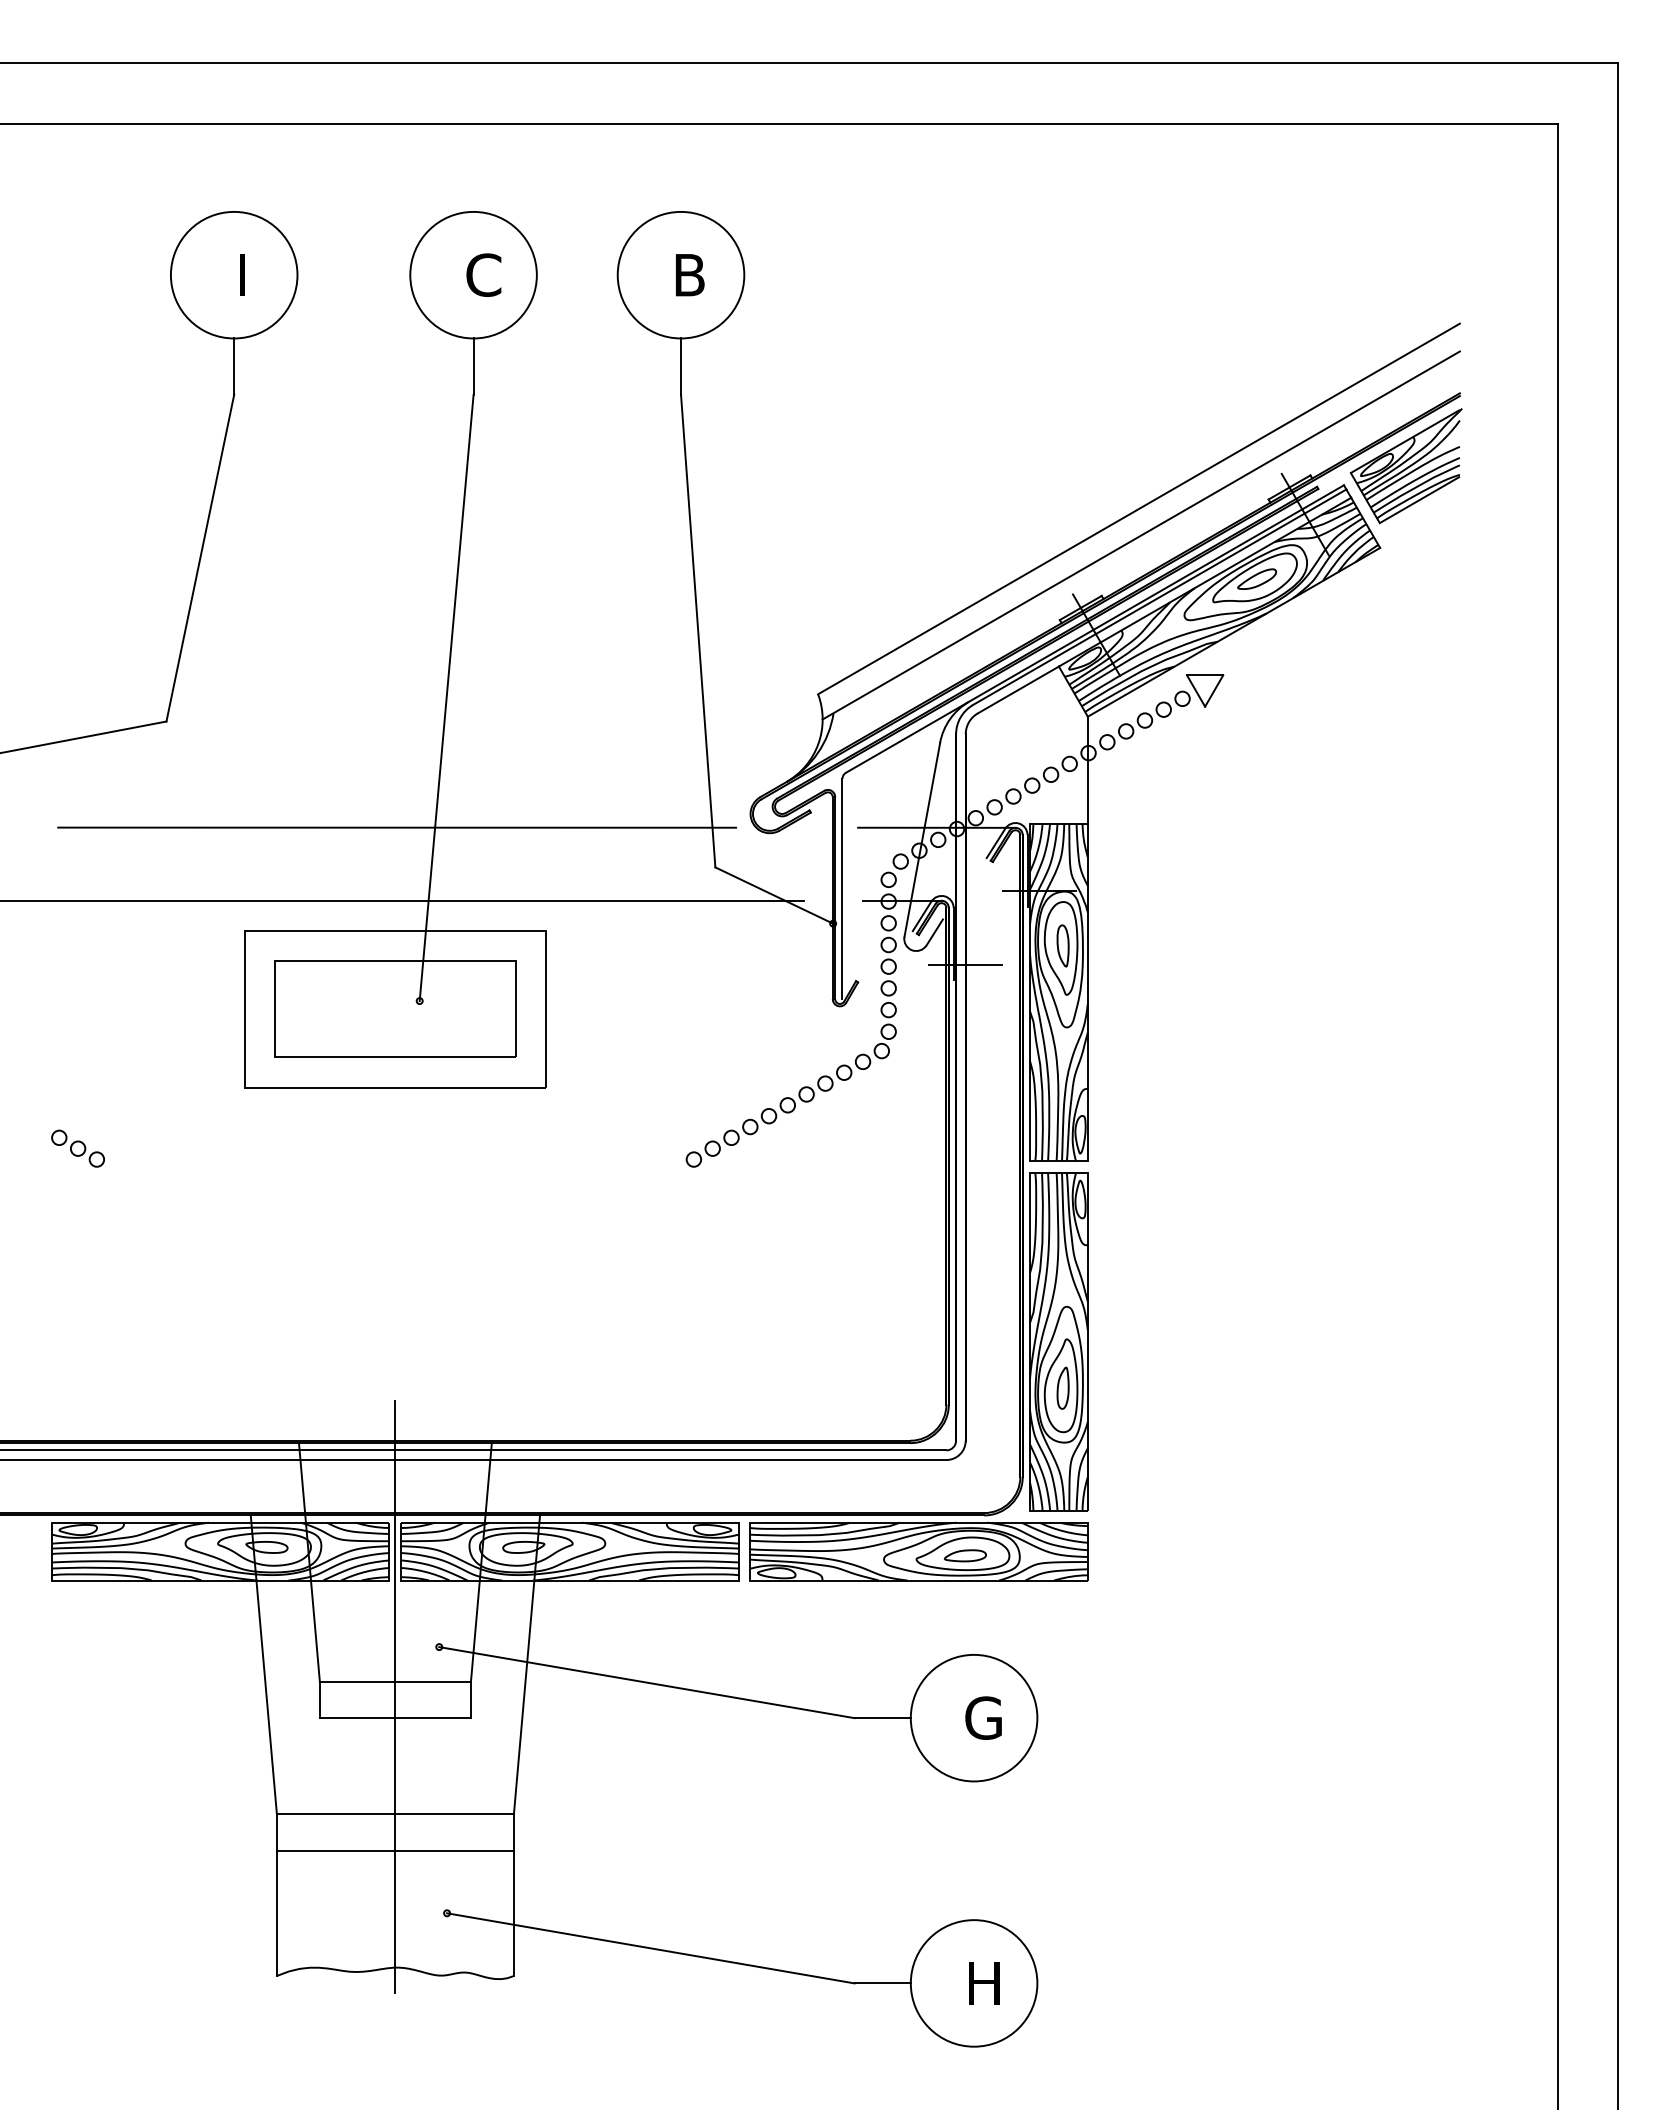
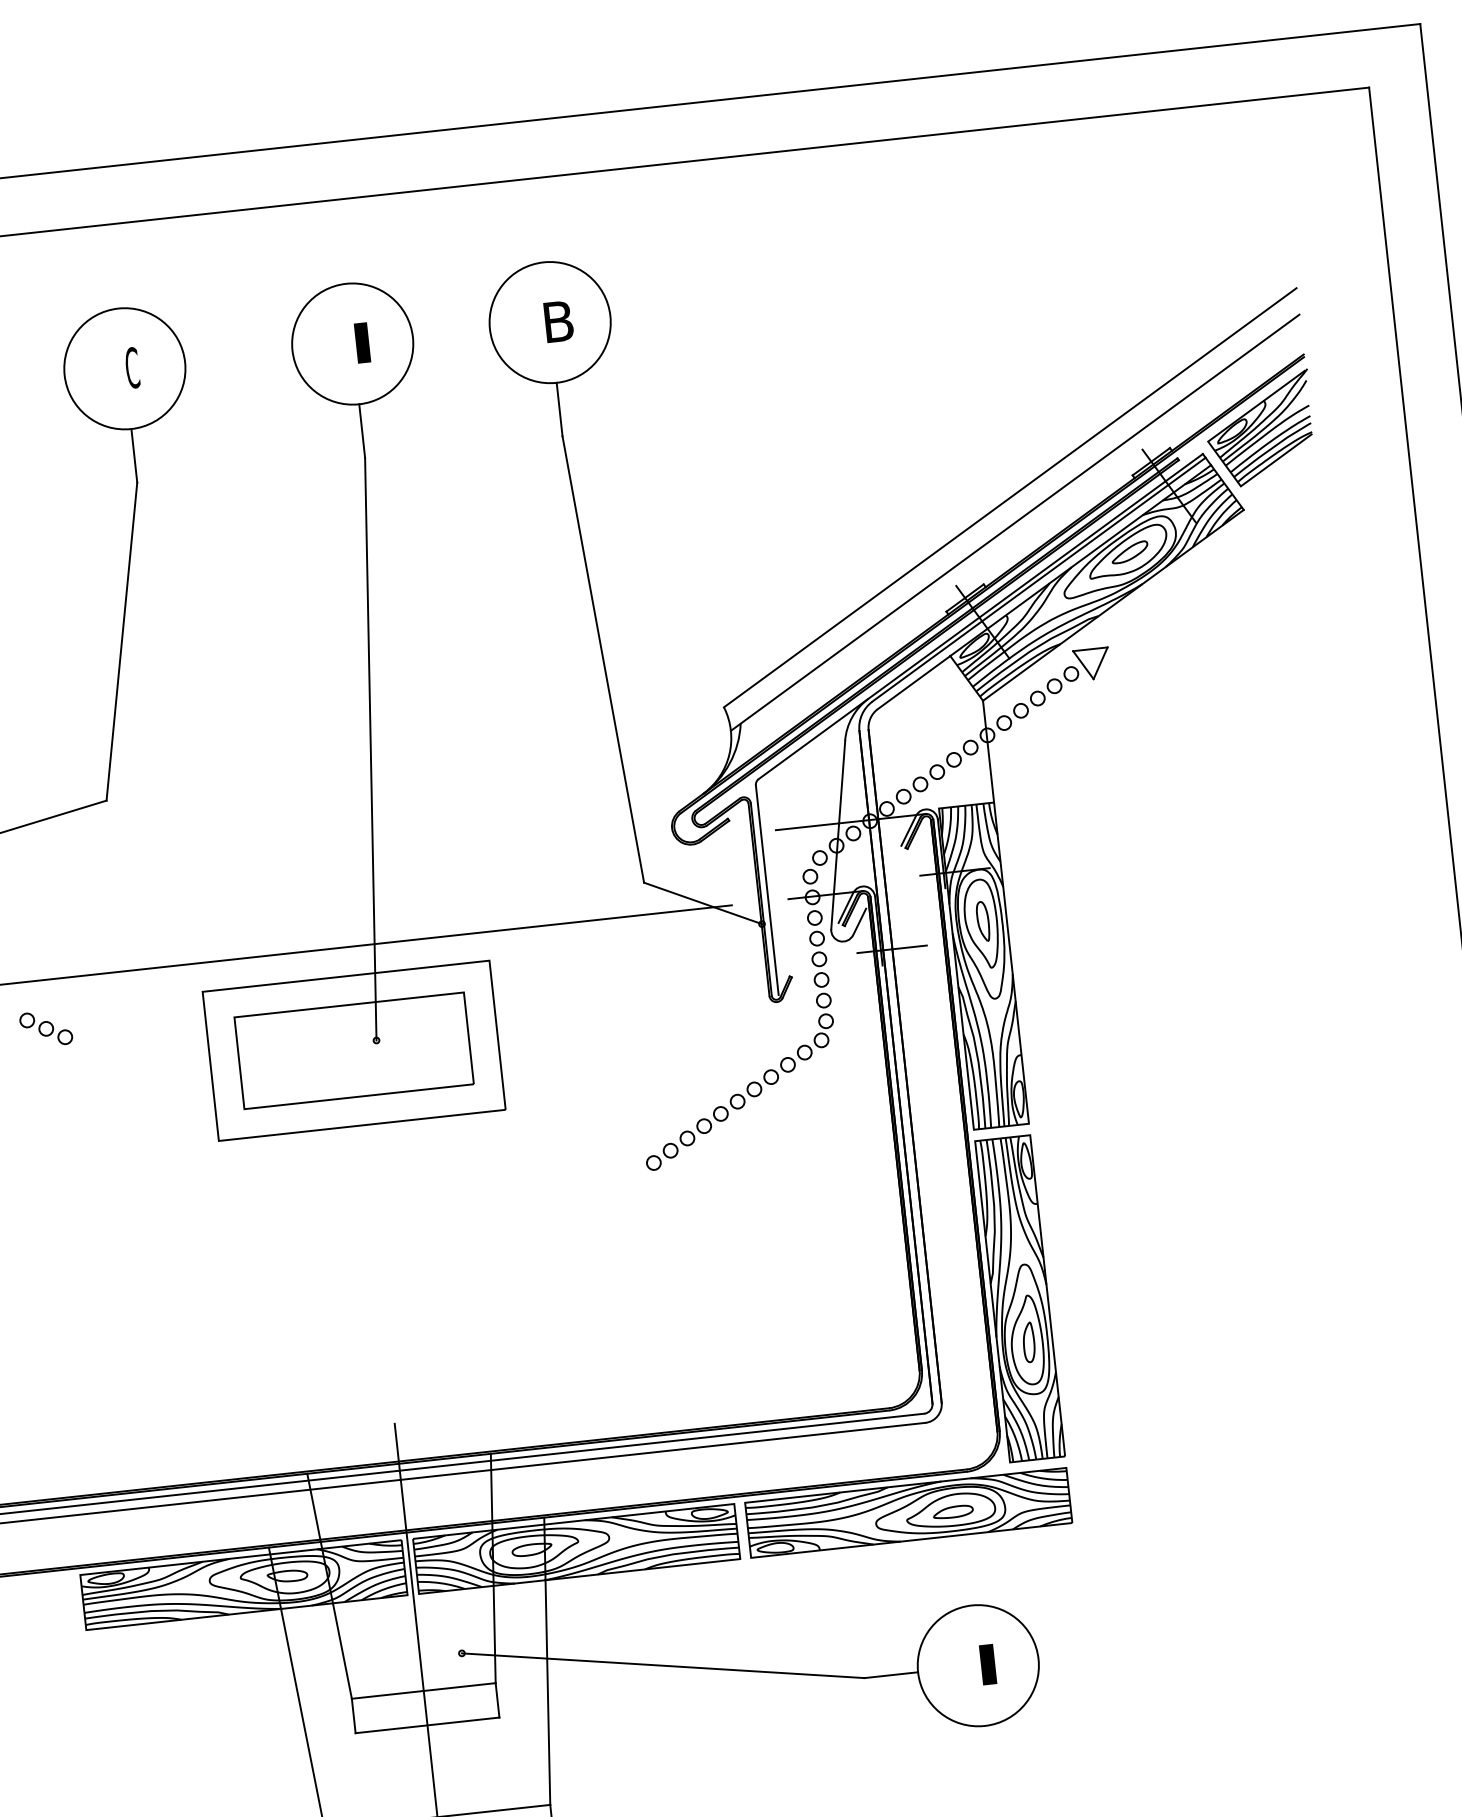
text: (241, 274) -> (131, 367), I -> C
text: (483, 275) -> (362, 343), C -> I
line: (397, 827) -> (337, 877), removed
part: (77, 1148) -> (45, 1028), moved
text: (983, 1717) -> (987, 1664), G -> I

